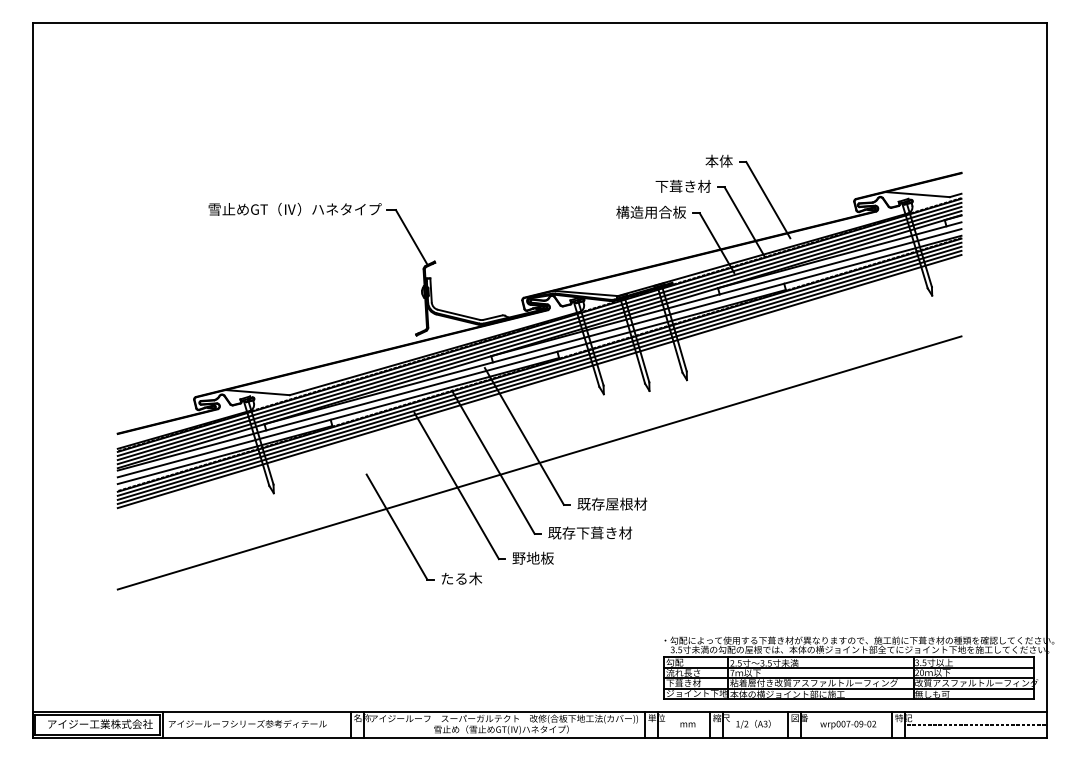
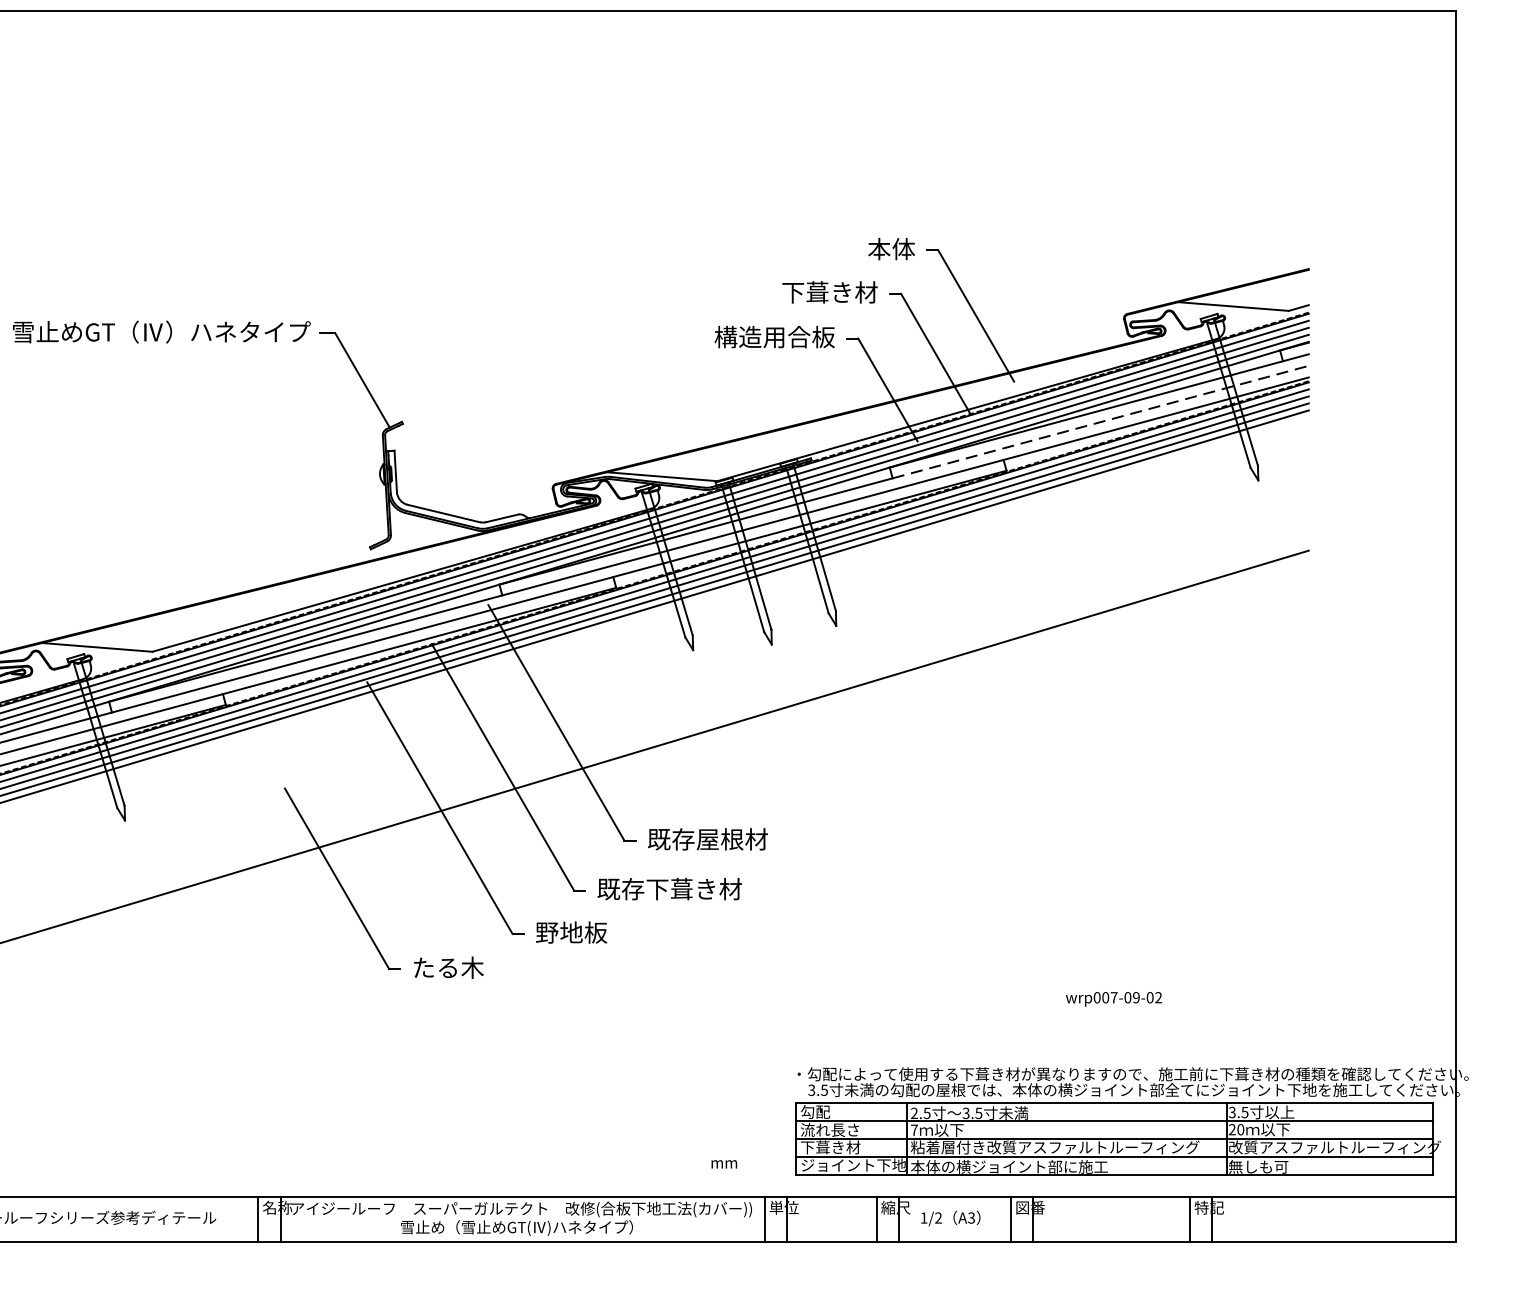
line: (841, 261) -> (1102, 421), solid -> dashed
text: (687, 724) -> (723, 1163), moved
text: (847, 724) -> (1112, 998), moved
line: (975, 725) -> (1332, 1220), removed

